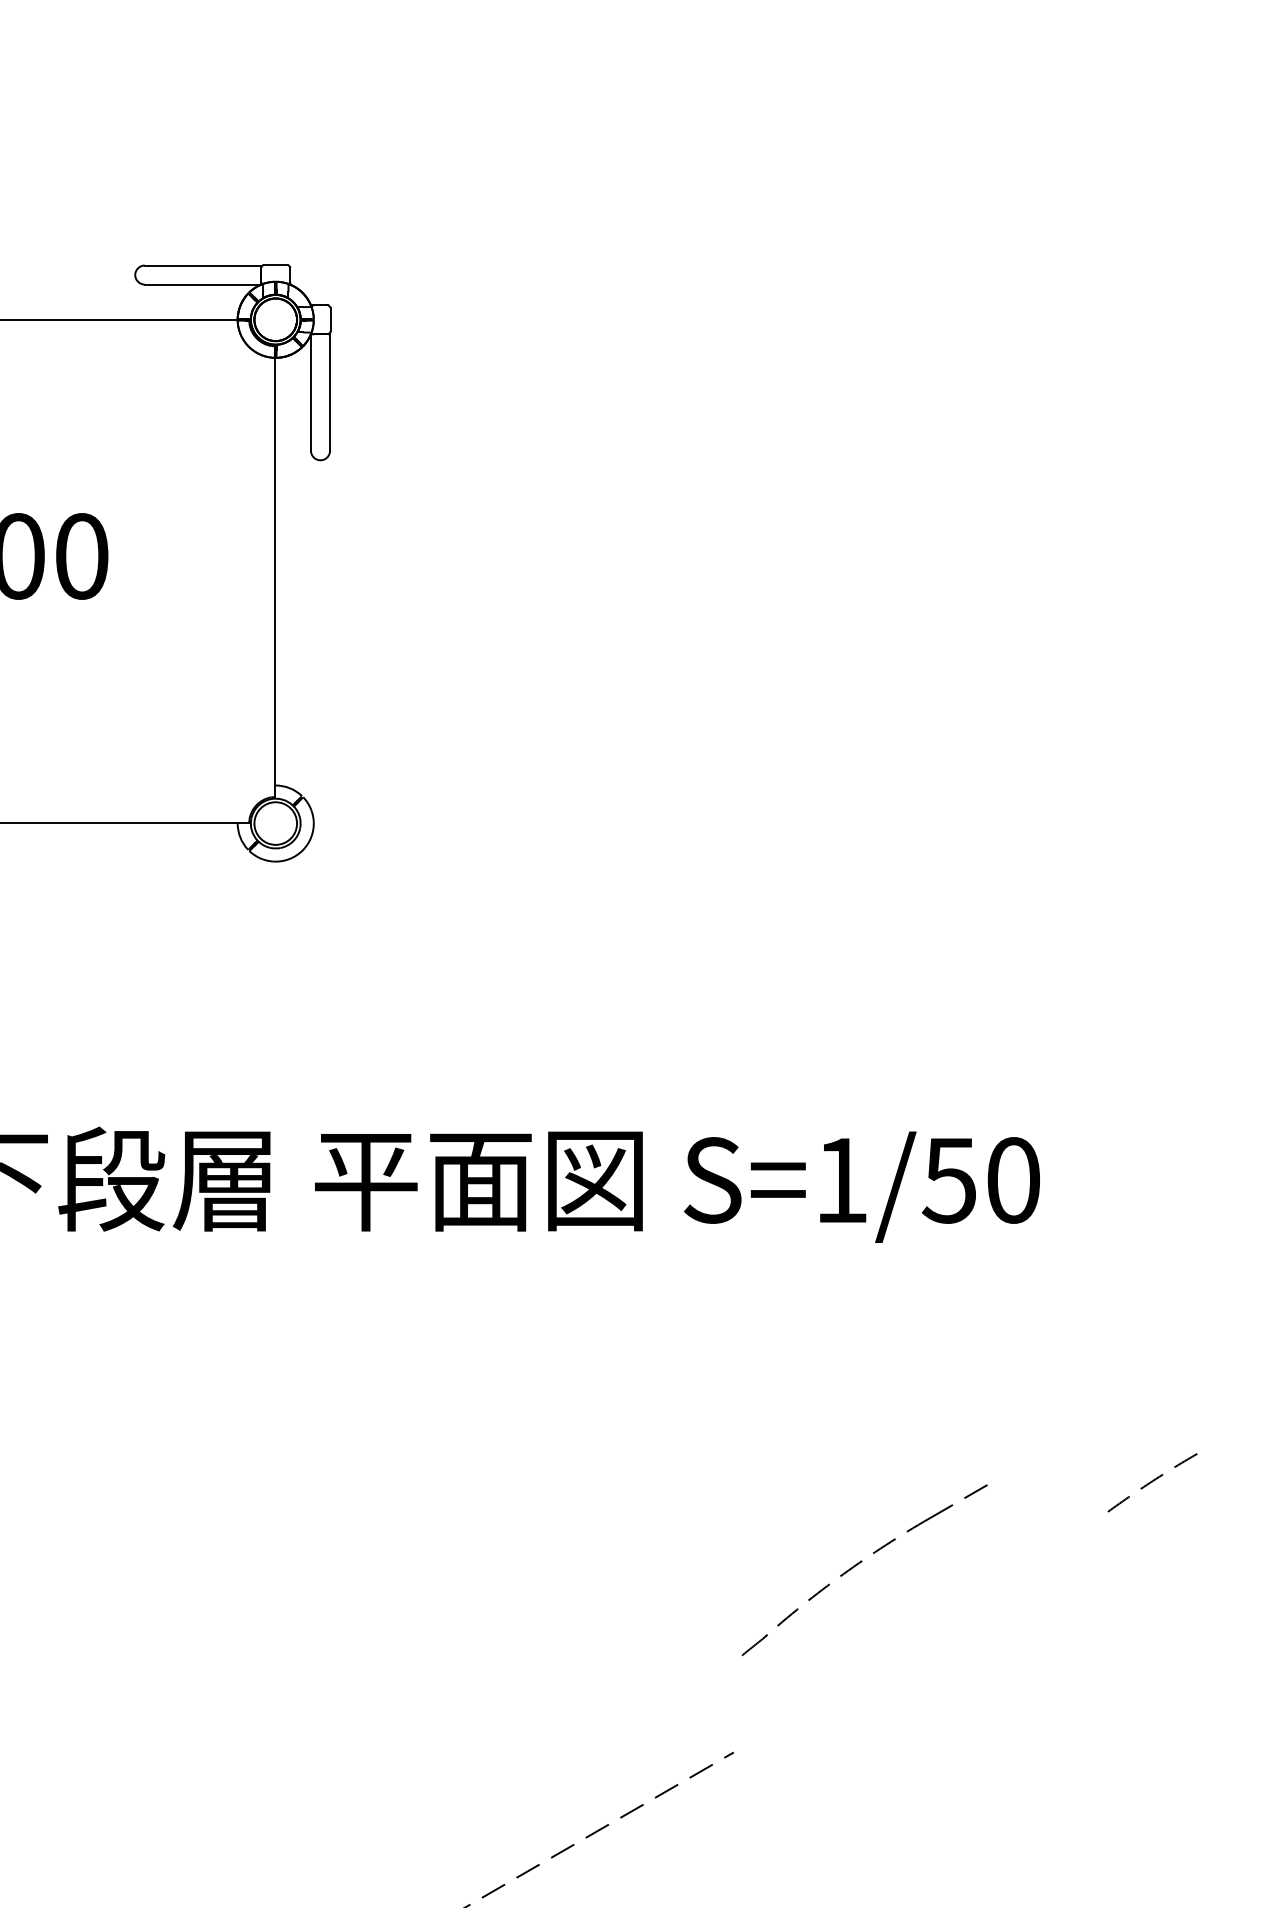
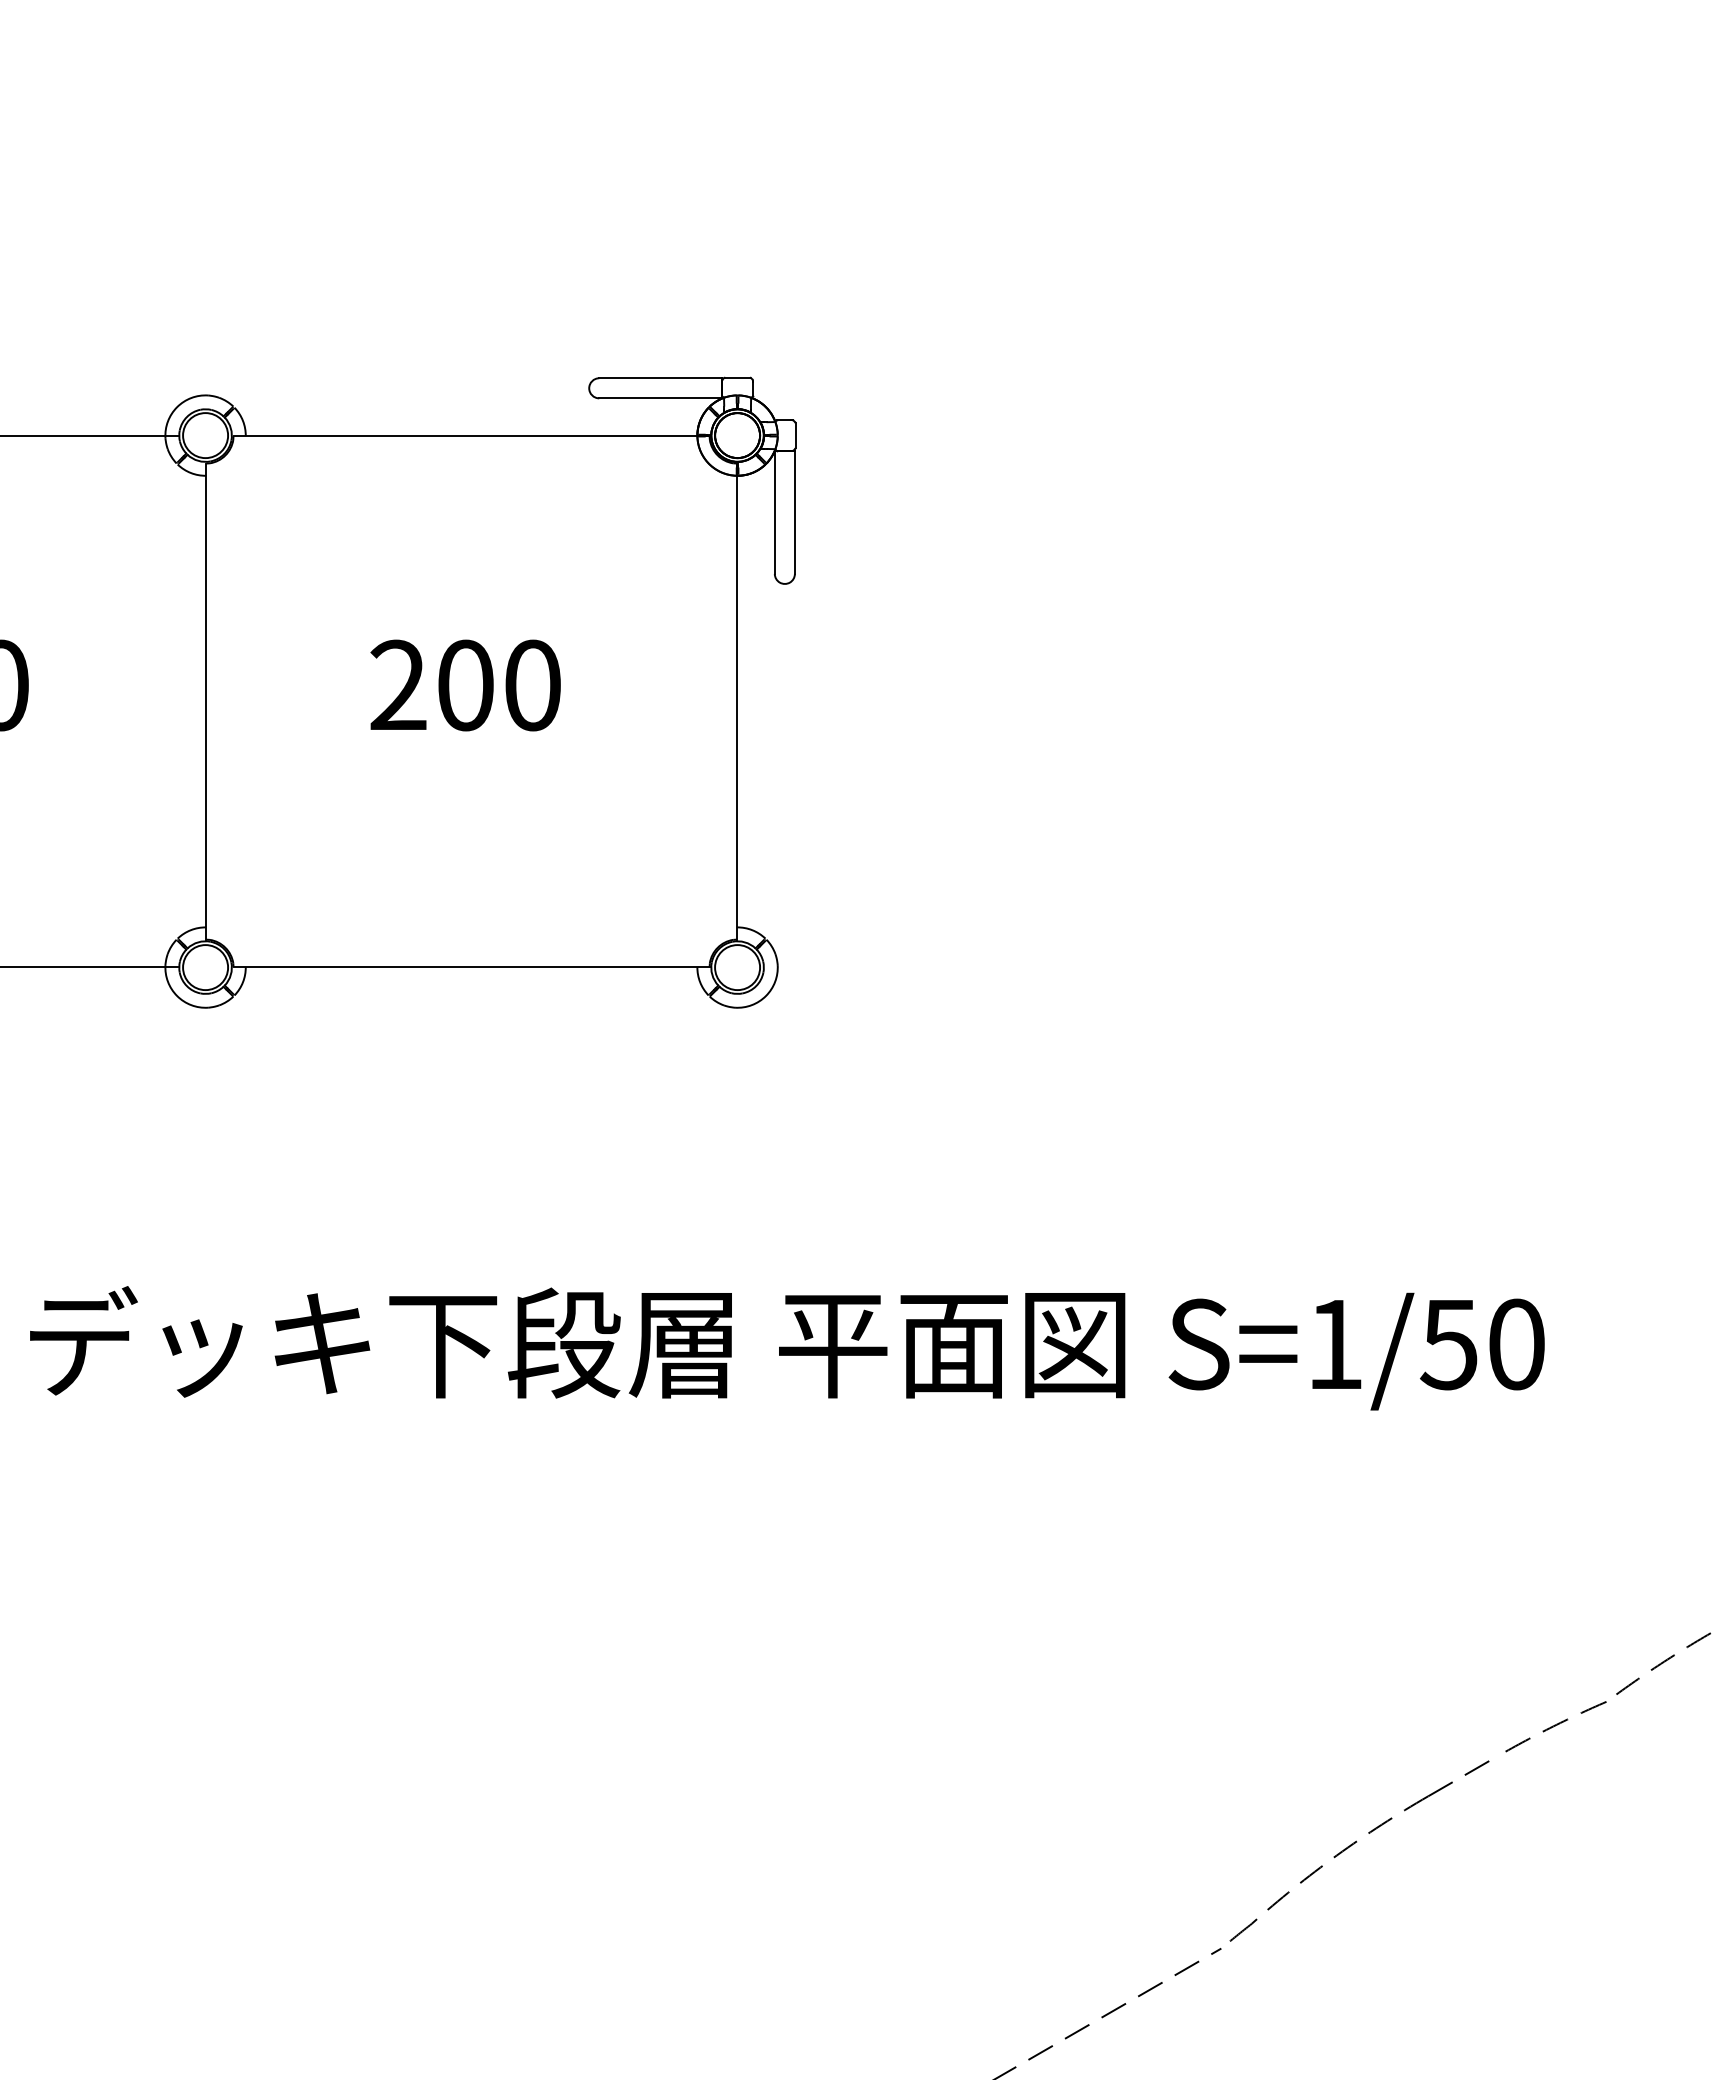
arc: (1050, 1542) -> (1555, 1726), added
part: (859, 1563) -> (1354, 1844), moved

